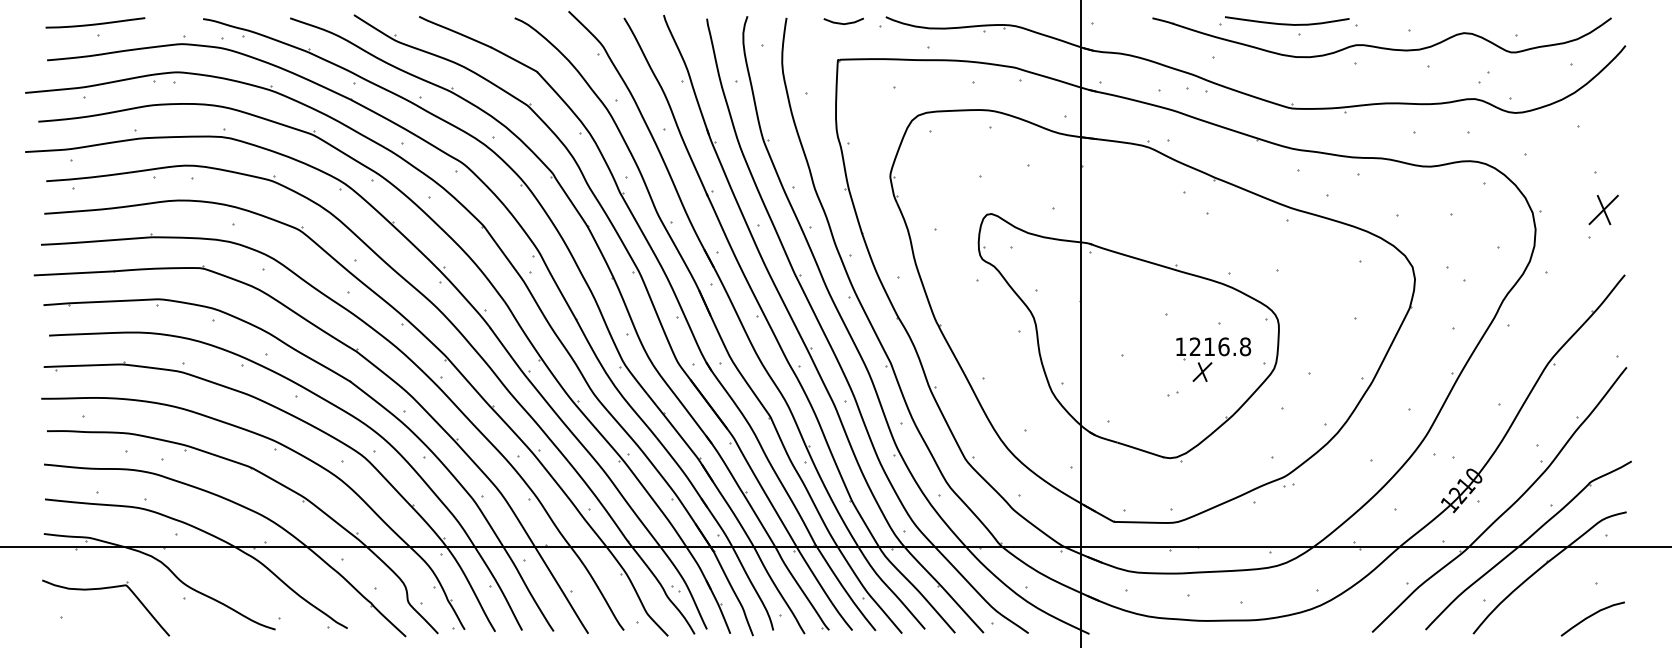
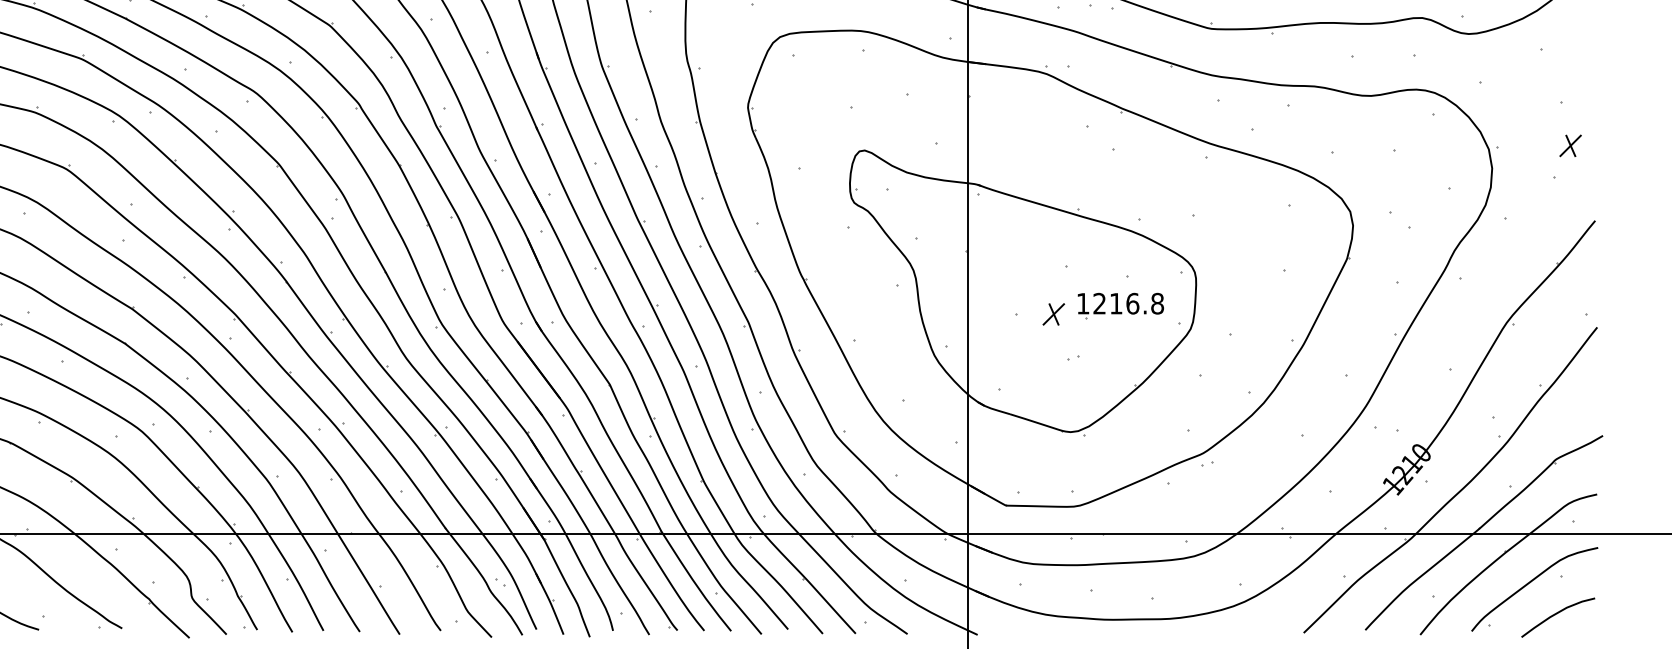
part: (1603, 209) -> (1570, 145), size x0.62
part: (1202, 371) -> (1053, 313), moved
part: (1568, 589) -> (1530, 583), added

